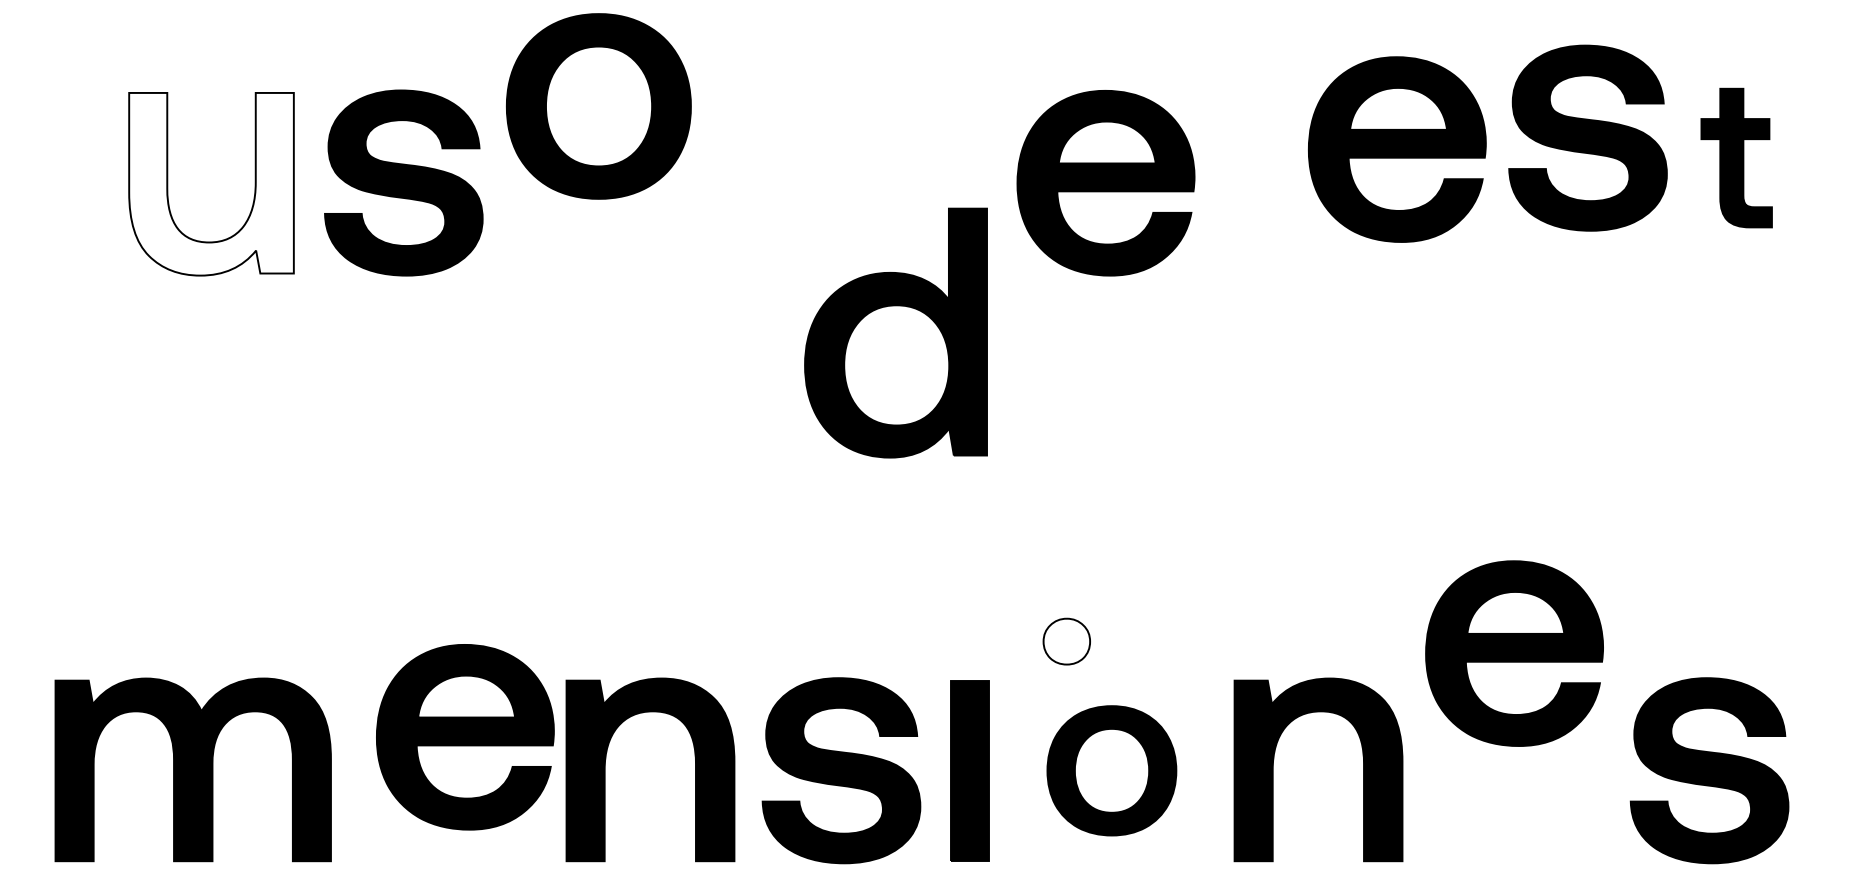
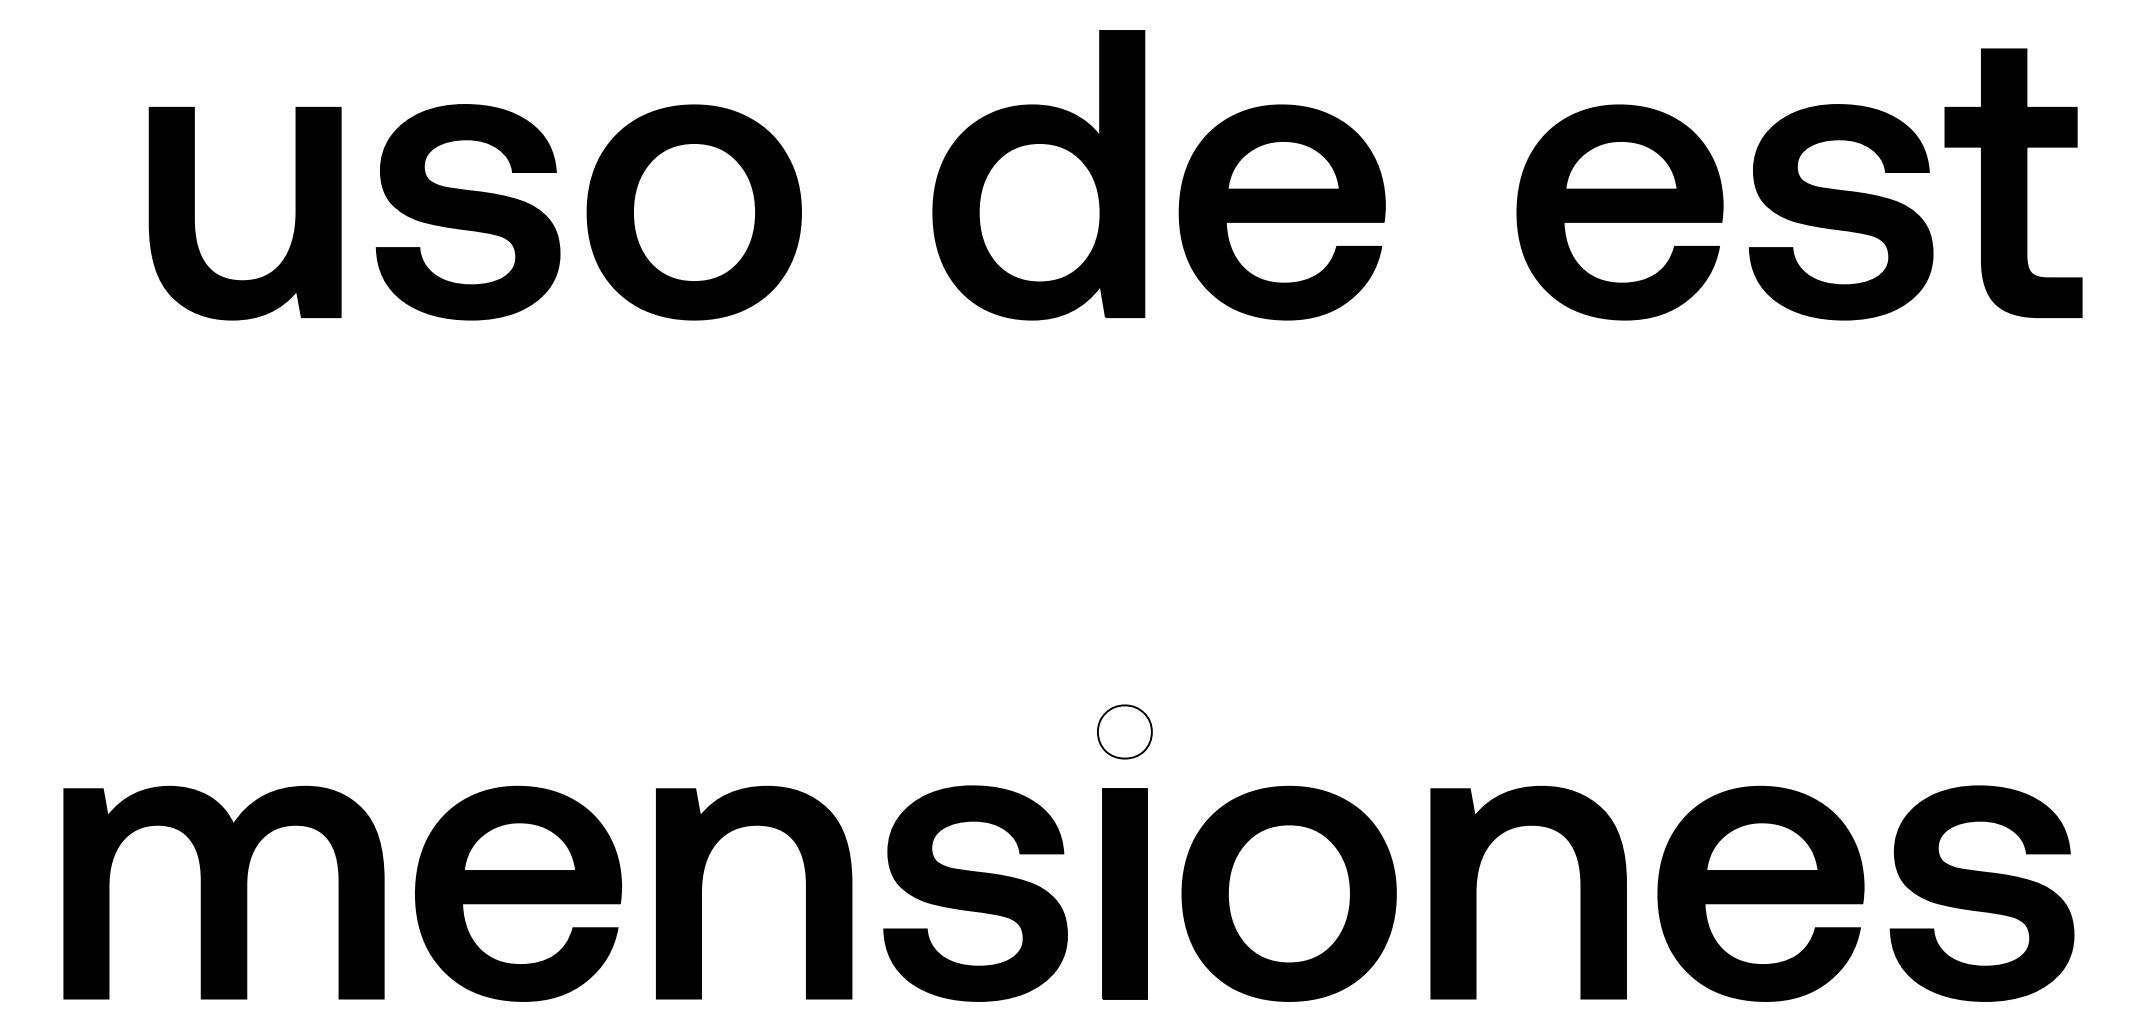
part: (598, 106) -> (693, 212), moved
part: (1587, 138) -> (1840, 212), moved
part: (1396, 149) -> (1619, 212), moved
part: (1736, 158) -> (2013, 183), size x1.67
fill: (210, 184) -> (244, 213), added
part: (895, 333) -> (1038, 175), moved
part: (1066, 641) -> (1124, 731), moved
part: (1514, 653) -> (1760, 893), moved
part: (465, 736) -> (518, 893), moved
part: (1111, 770) -> (1288, 893), size x1.43

